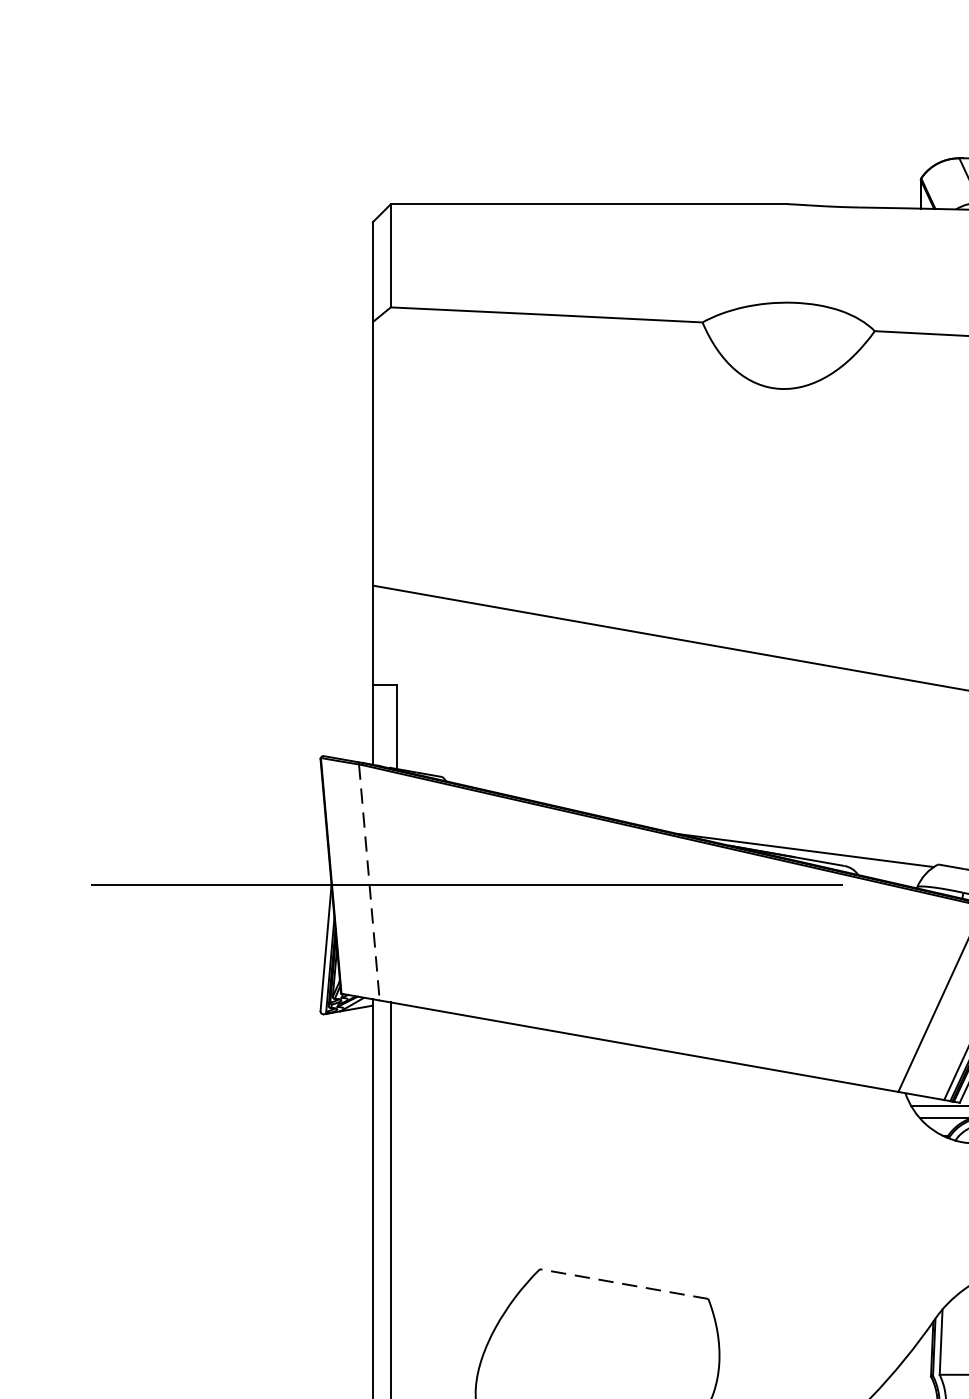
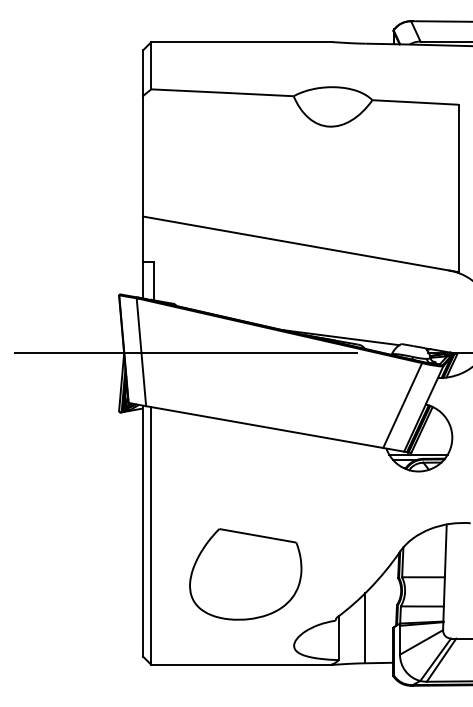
line: (369, 883) -> (141, 352), dashed -> solid
line: (623, 1283) -> (257, 535), dashed -> solid

